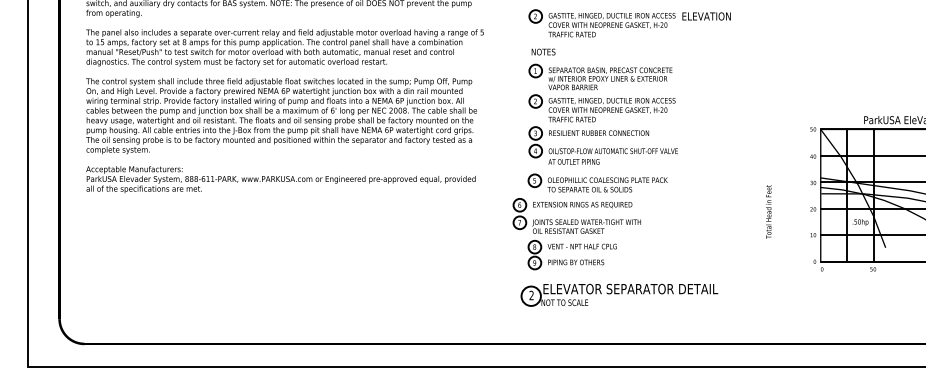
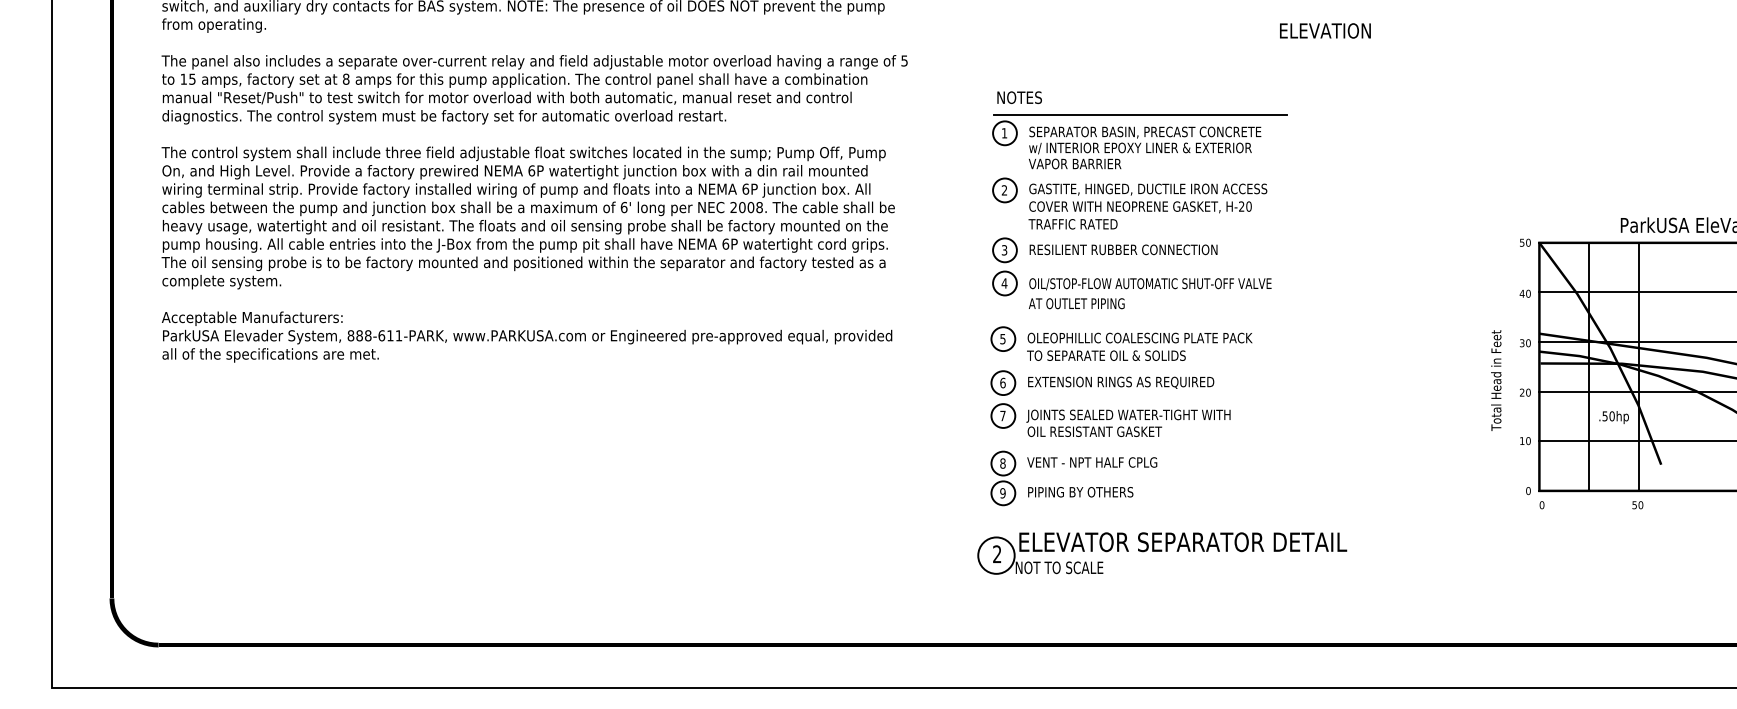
part: (601, 23) -> (1128, 44), removed
line: (608, 61) -> (1141, 115), added
text: (768, 211) -> (1495, 379), moved
part: (576, 215) -> (1109, 402), moved

